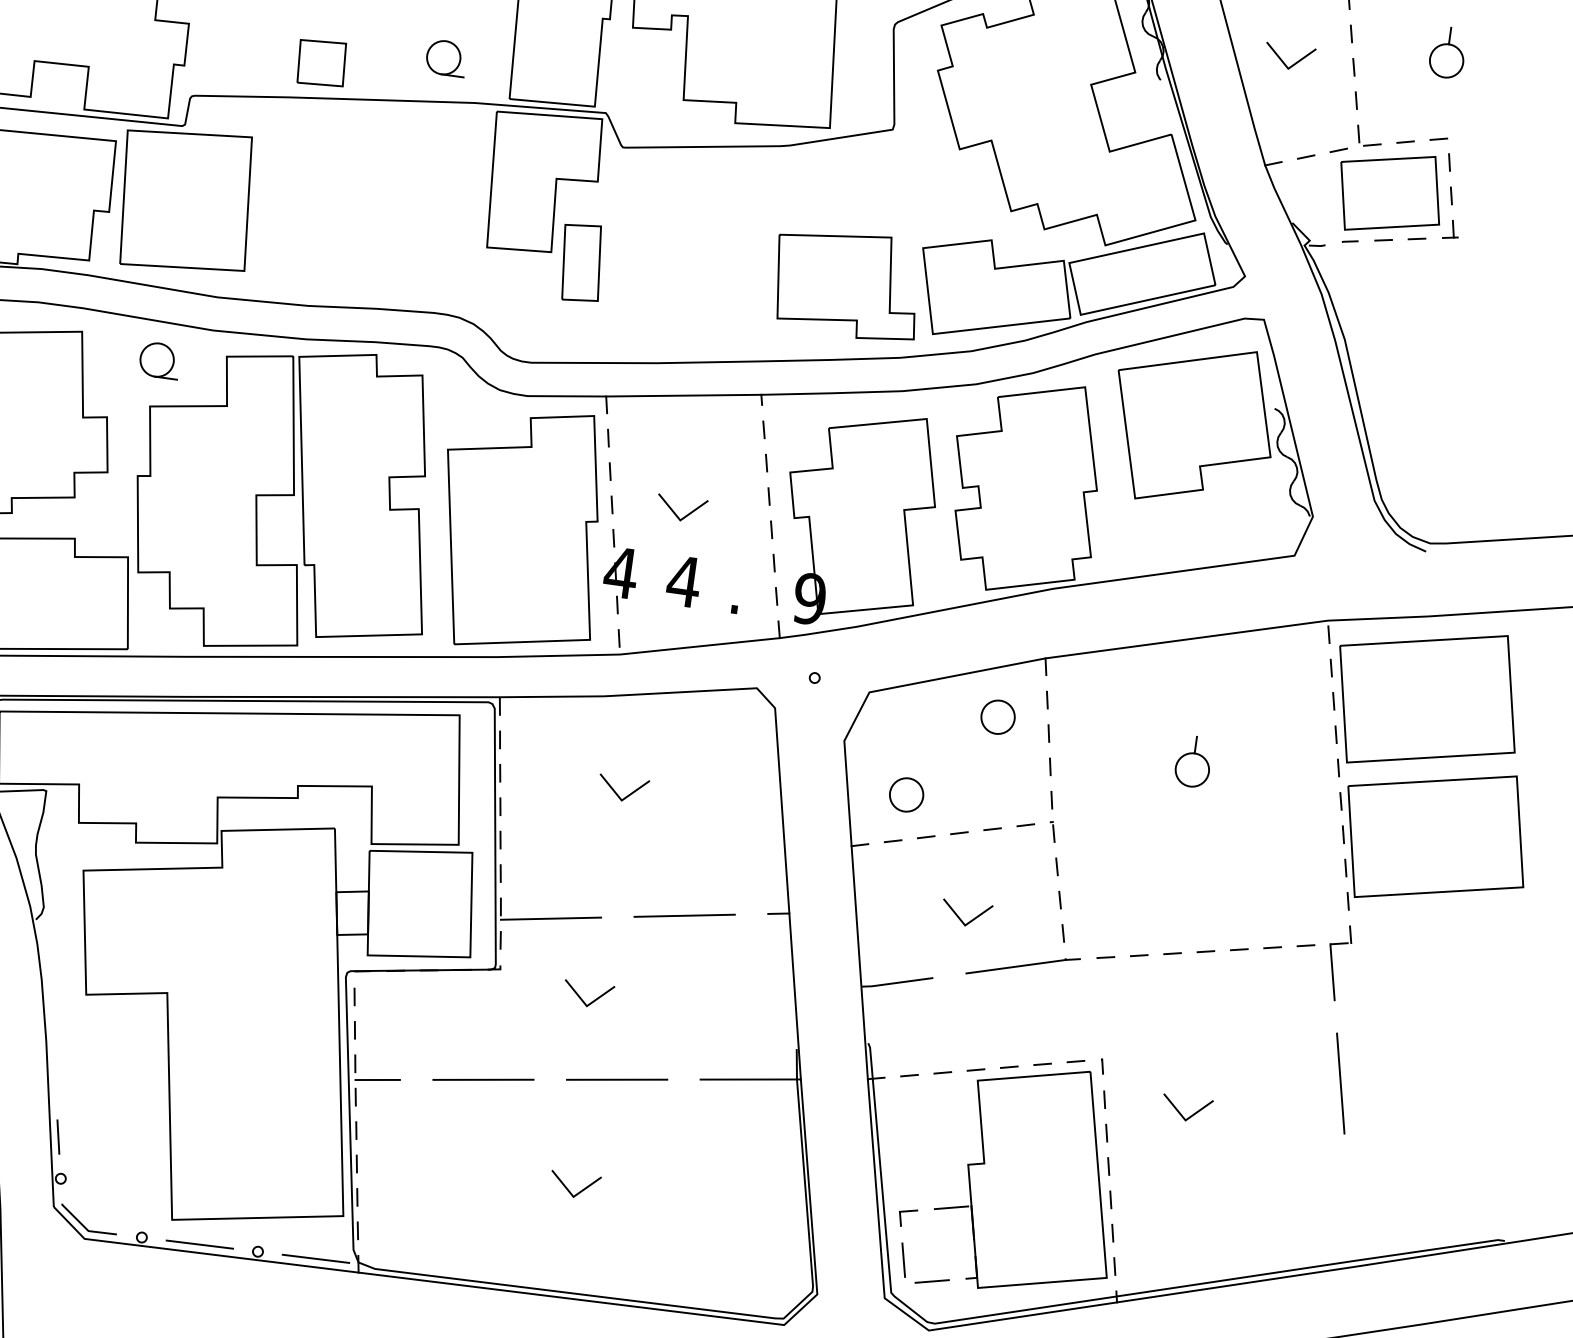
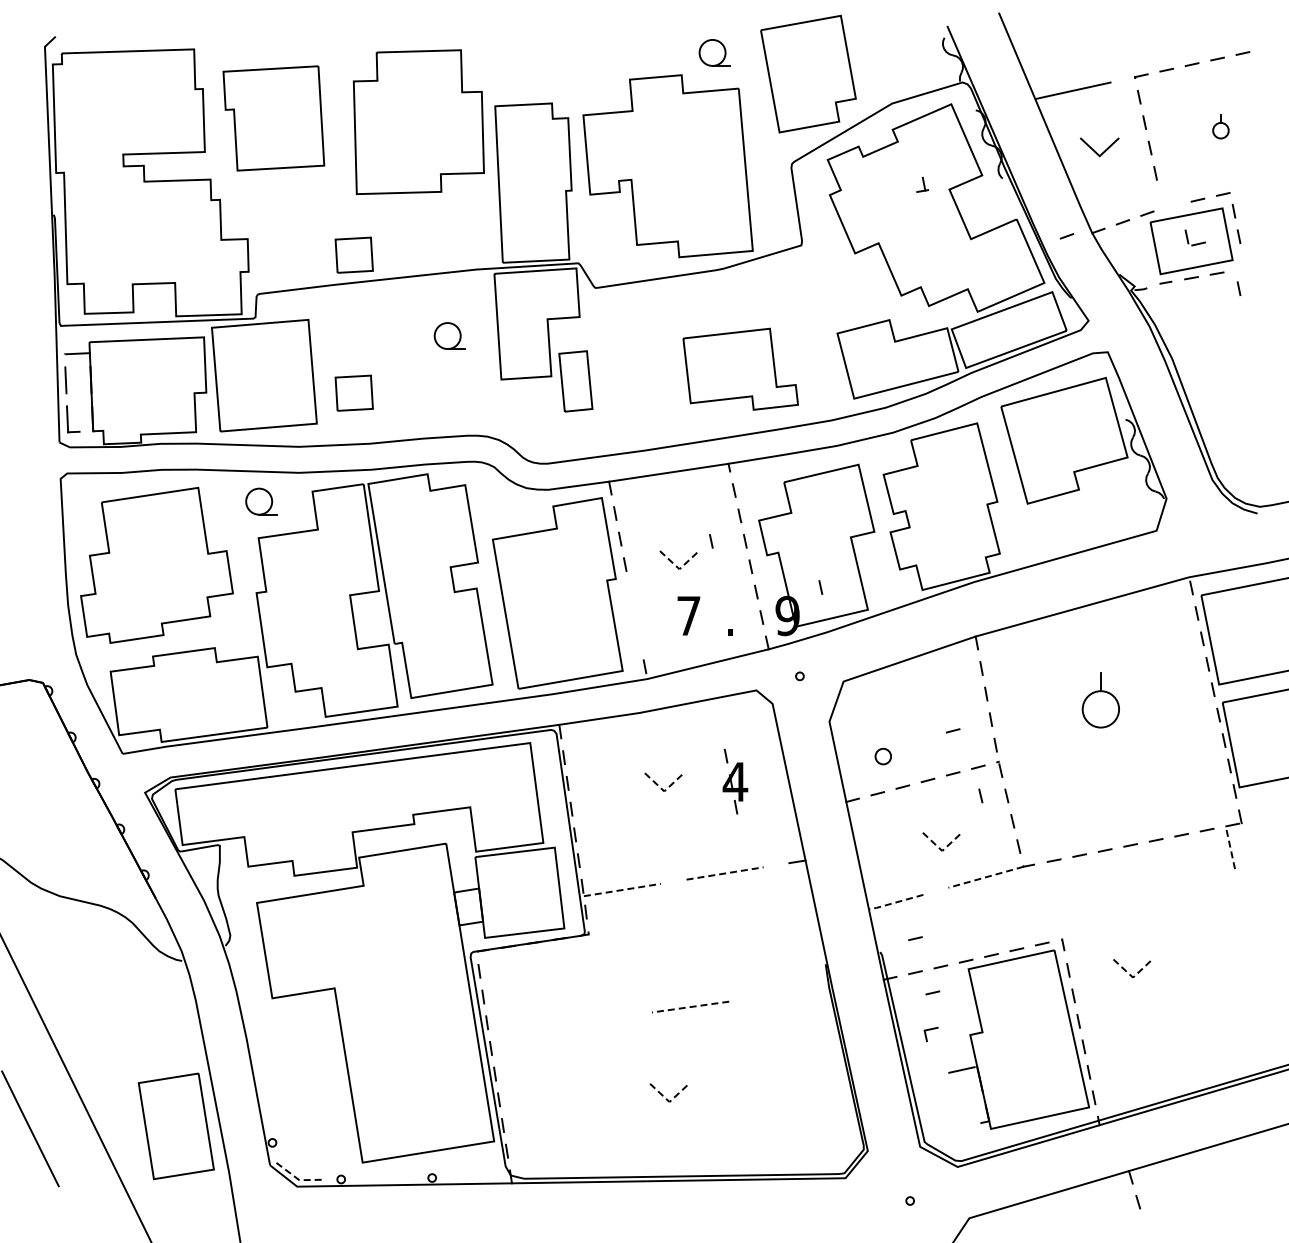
part: (1447, 52) -> (1220, 126), size x0.6
part: (446, 57) -> (449, 335), moved
part: (1360, 136) -> (1188, 238), moved
line: (1231, 165) -> (1066, 236), added
part: (1451, 229) -> (922, 184), moved
part: (296, 237) -> (353, 392), added
line: (1441, 261) -> (1238, 288), added
part: (846, 283) -> (740, 368), moved
line: (725, 490) -> (711, 541), added
line: (680, 520) -> (679, 569), solid -> dashed
line: (856, 568) -> (820, 587), added
part: (621, 572) -> (735, 781), moved
text: (683, 580) -> (688, 615), 4 -> 7
circle: (998, 716) -> (945, 686), removed
part: (1193, 761) -> (1100, 700), size x1.4
line: (1000, 774) -> (953, 730), added
circle: (906, 794) -> (883, 756), size x0.6
line: (621, 800) -> (664, 791), solid -> dashed
line: (1023, 861) -> (980, 795), added
line: (685, 915) -> (725, 873), solid -> dashed
line: (551, 919) -> (622, 890), solid -> dashed
line: (965, 924) -> (942, 850), solid -> dashed
line: (1015, 966) -> (985, 877), solid -> dashed
line: (1332, 971) -> (1230, 847), solid -> dashed
line: (895, 982) -> (894, 902), solid -> dashed
line: (582, 998) -> (655, 948), removed
line: (915, 1032) -> (915, 938), added
line: (378, 1079) -> (506, 1032), removed
line: (483, 1079) -> (587, 1021), removed
line: (750, 1079) -> (793, 992), removed
line: (616, 1080) -> (690, 1007), solid -> dashed
line: (1340, 1083) -> (1248, 932), removed
line: (927, 1103) -> (932, 992), added
line: (1186, 1120) -> (1133, 977), solid -> dashed
line: (57, 1136) -> (265, 1110), removed
line: (573, 1197) -> (669, 1102), solid -> dashed
line: (907, 1212) -> (930, 1030), moved
line: (85, 1227) -> (296, 1177), solid -> dashed
line: (199, 1244) -> (386, 1178), removed
line: (315, 1257) -> (477, 1176), removed
line: (903, 1260) -> (930, 1115), removed
line: (931, 1280) -> (954, 1128), removed

